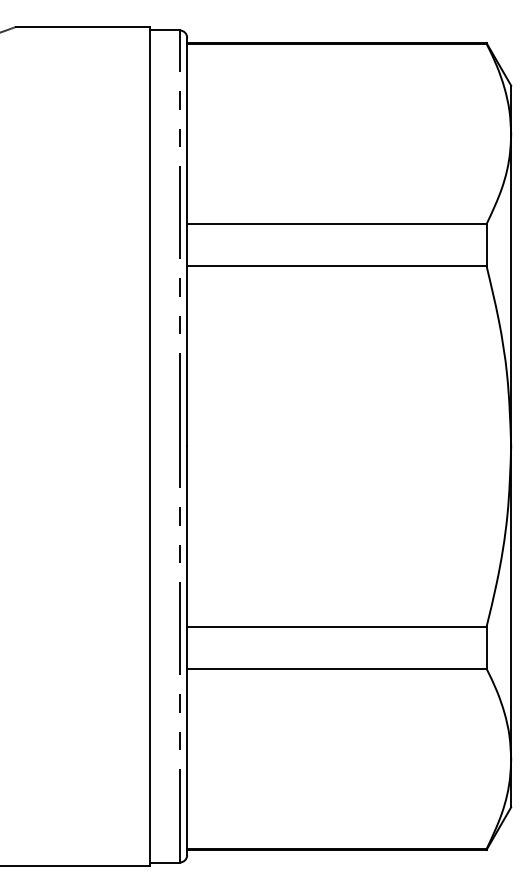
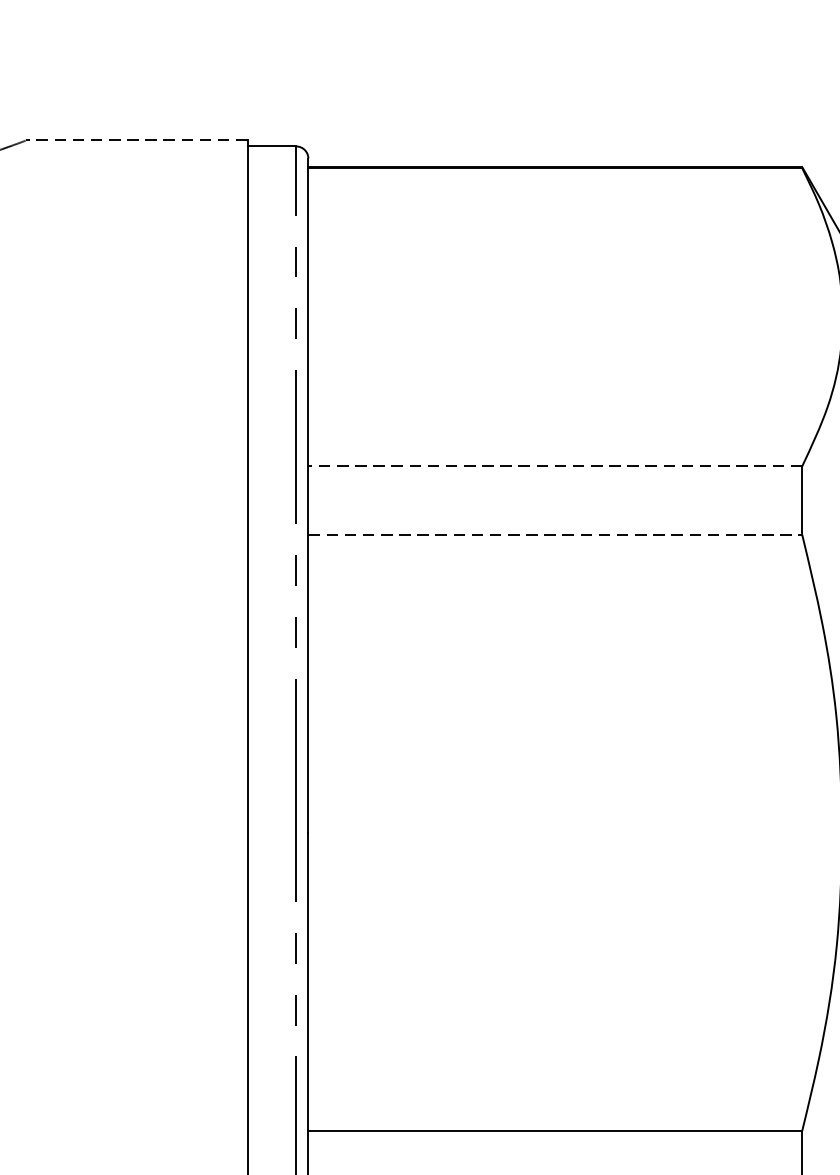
line: (82, 26) -> (135, 139), solid -> dashed
line: (336, 224) -> (554, 466), solid -> dashed
line: (336, 265) -> (554, 534), solid -> dashed

